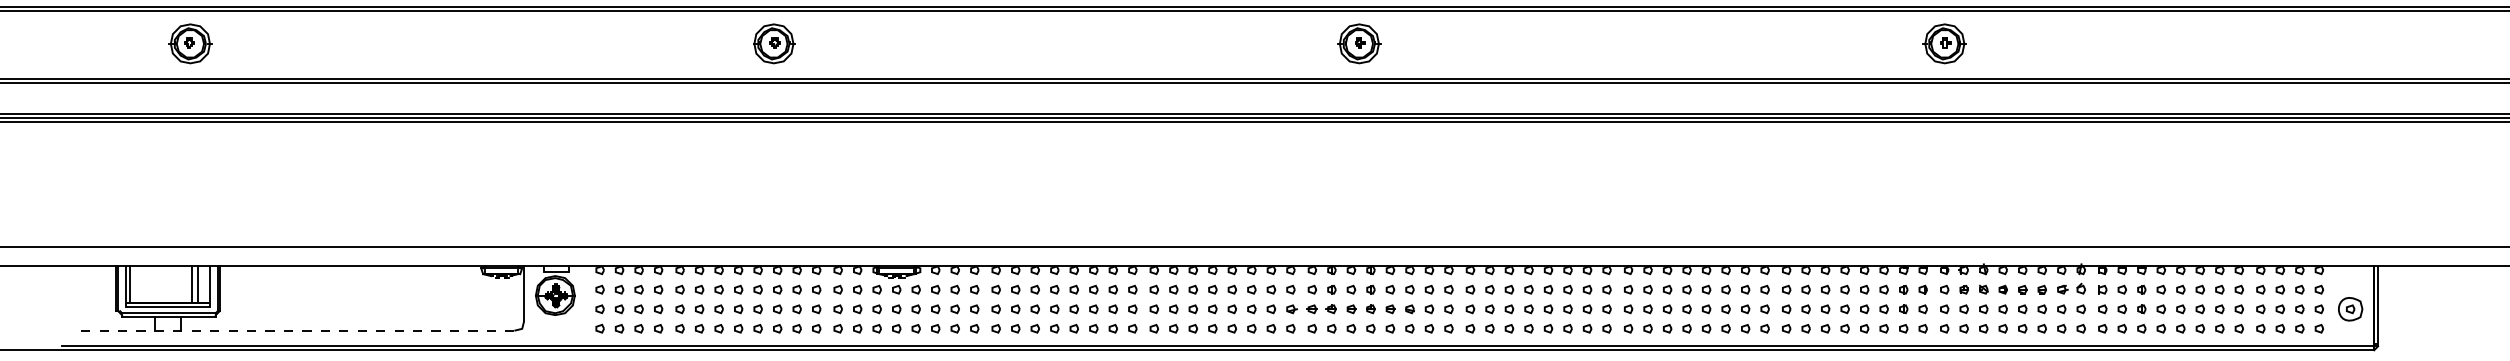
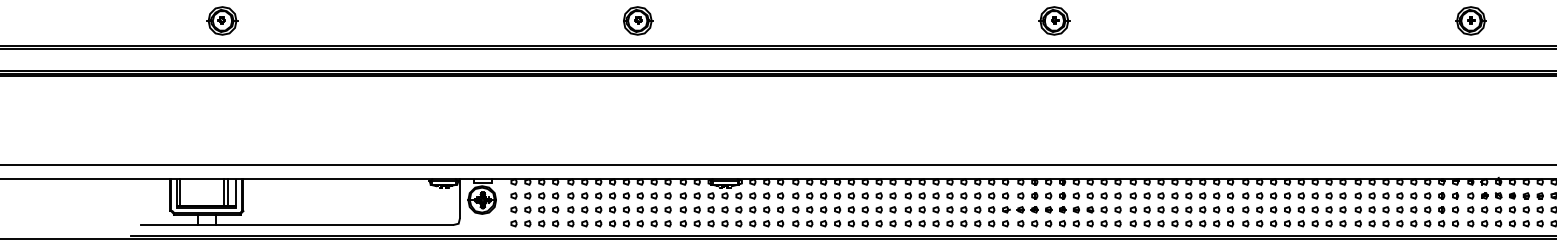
line: (294, 330) -> (296, 224), dashed -> solid

